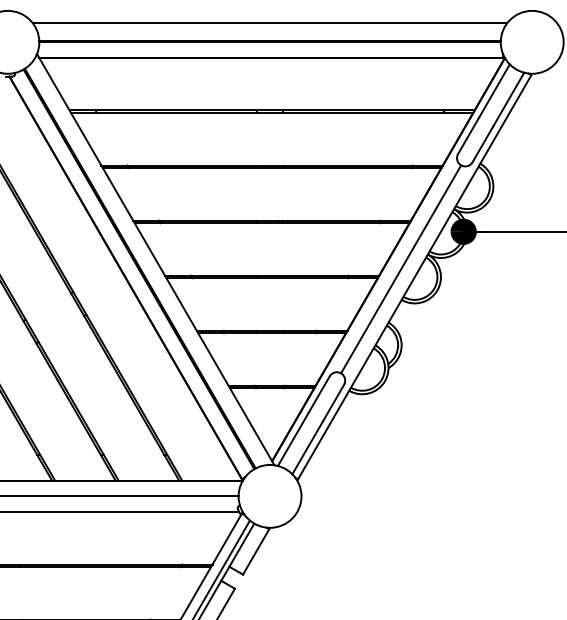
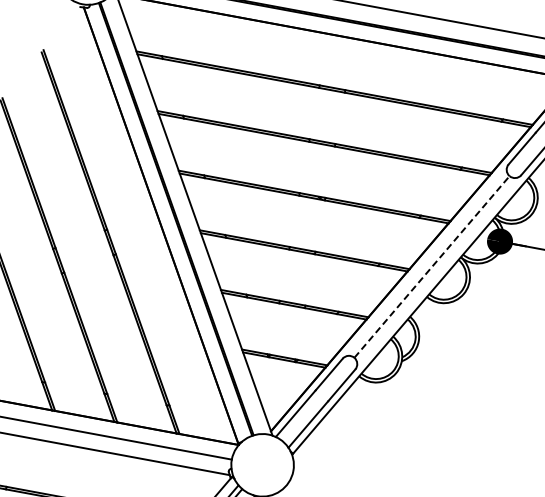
line: (401, 268) -> (432, 266), solid -> dashed

